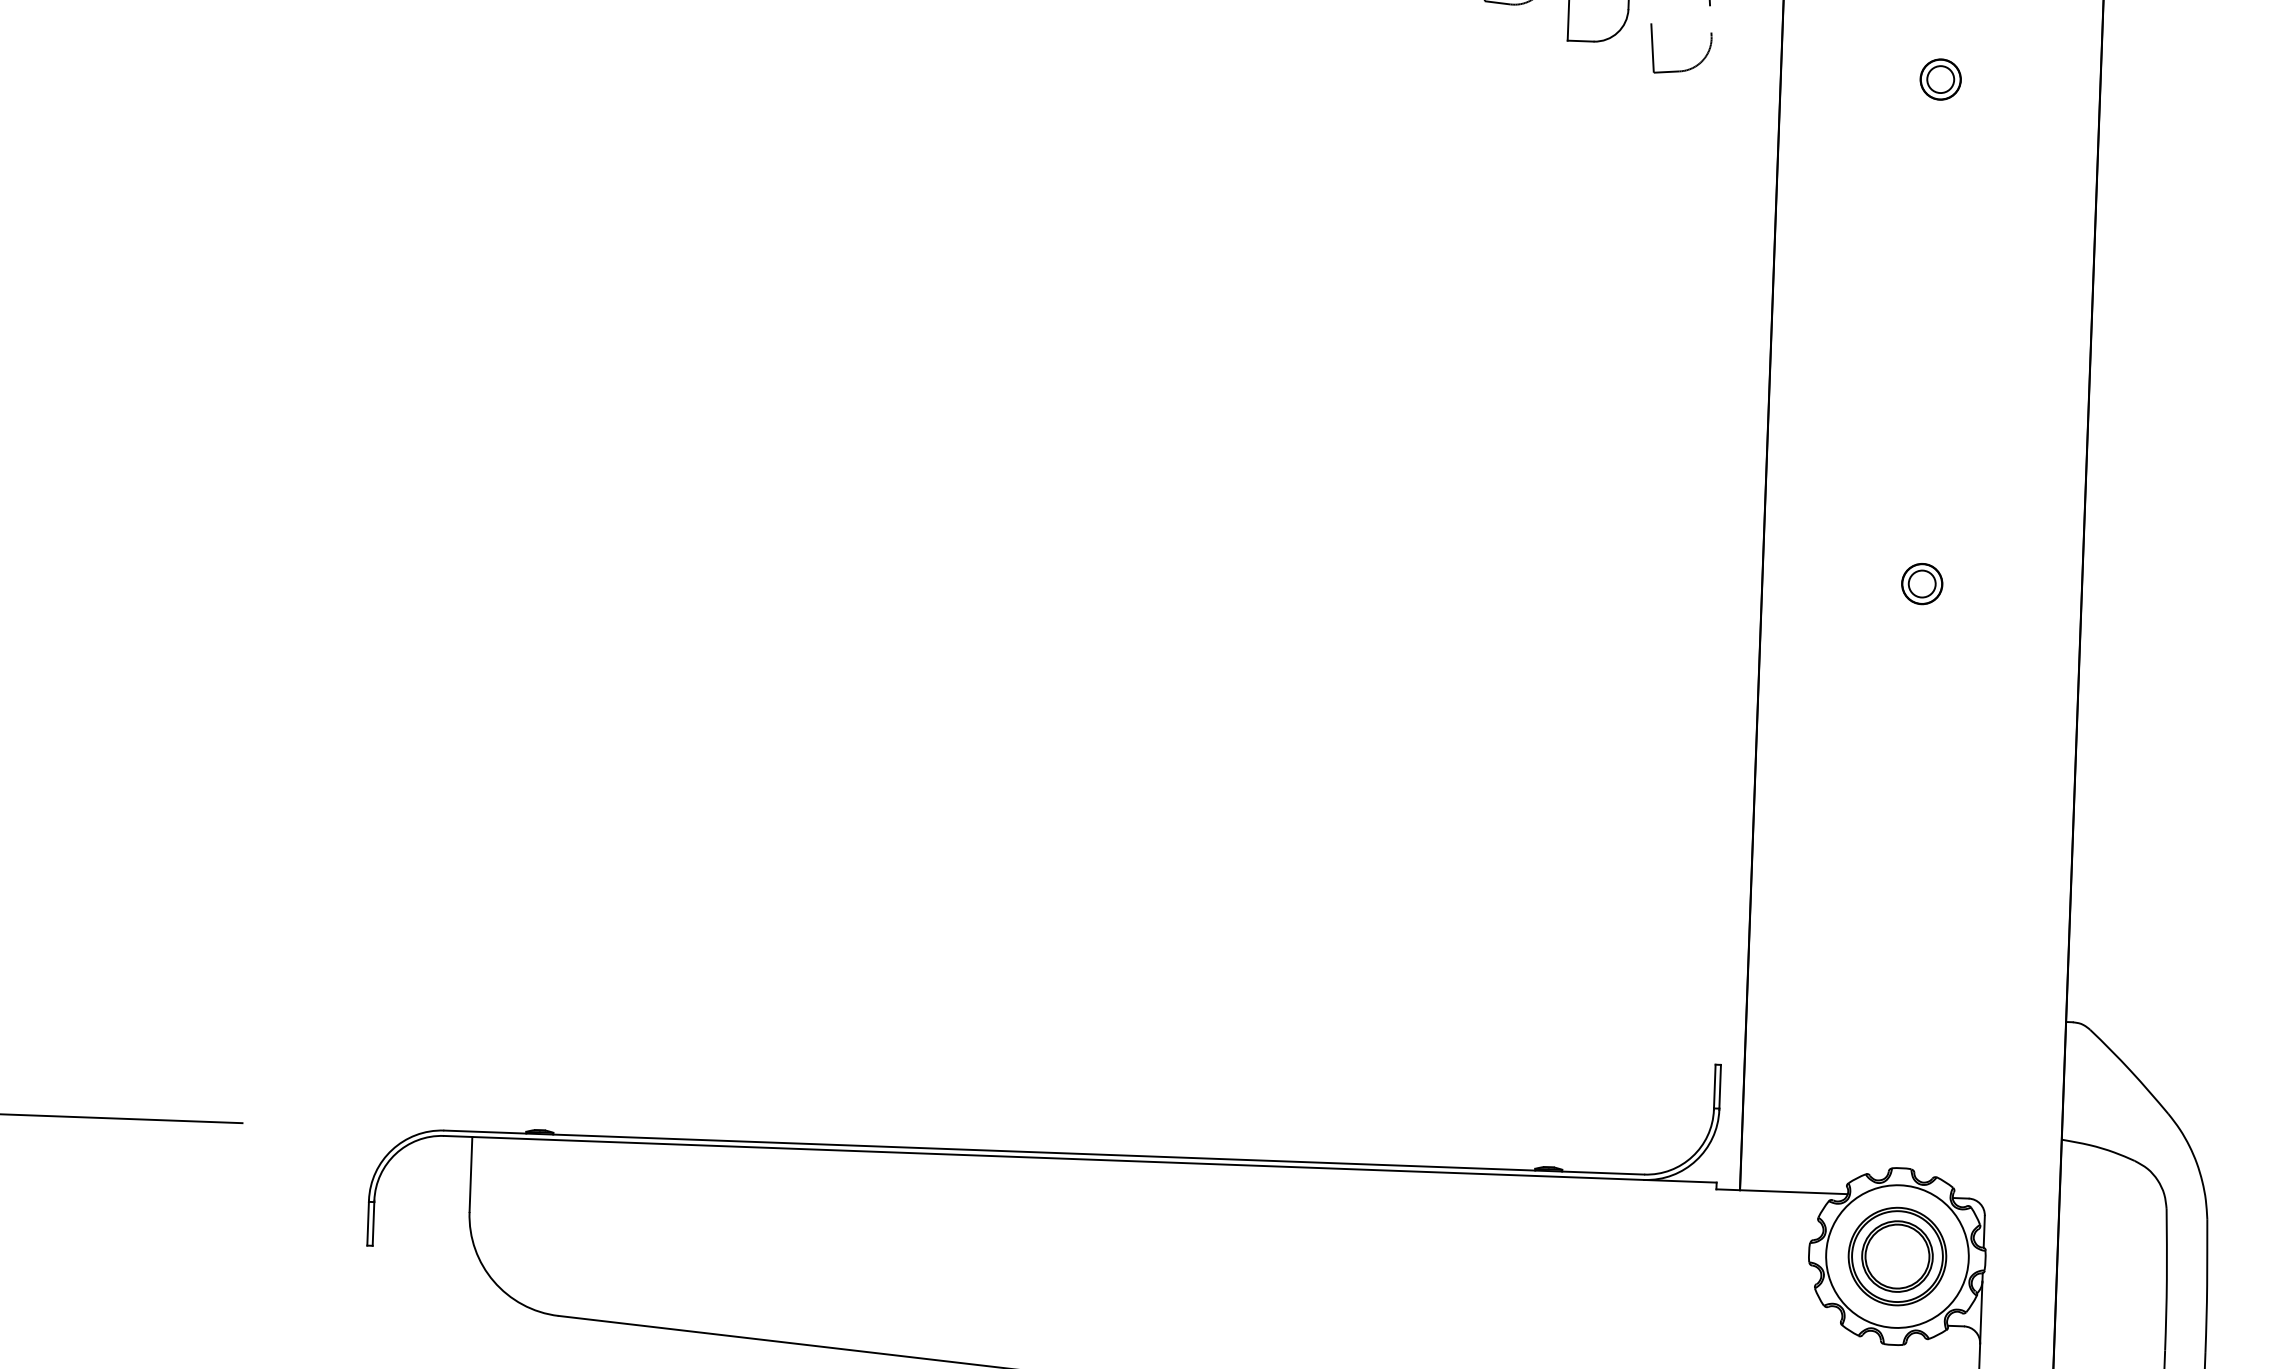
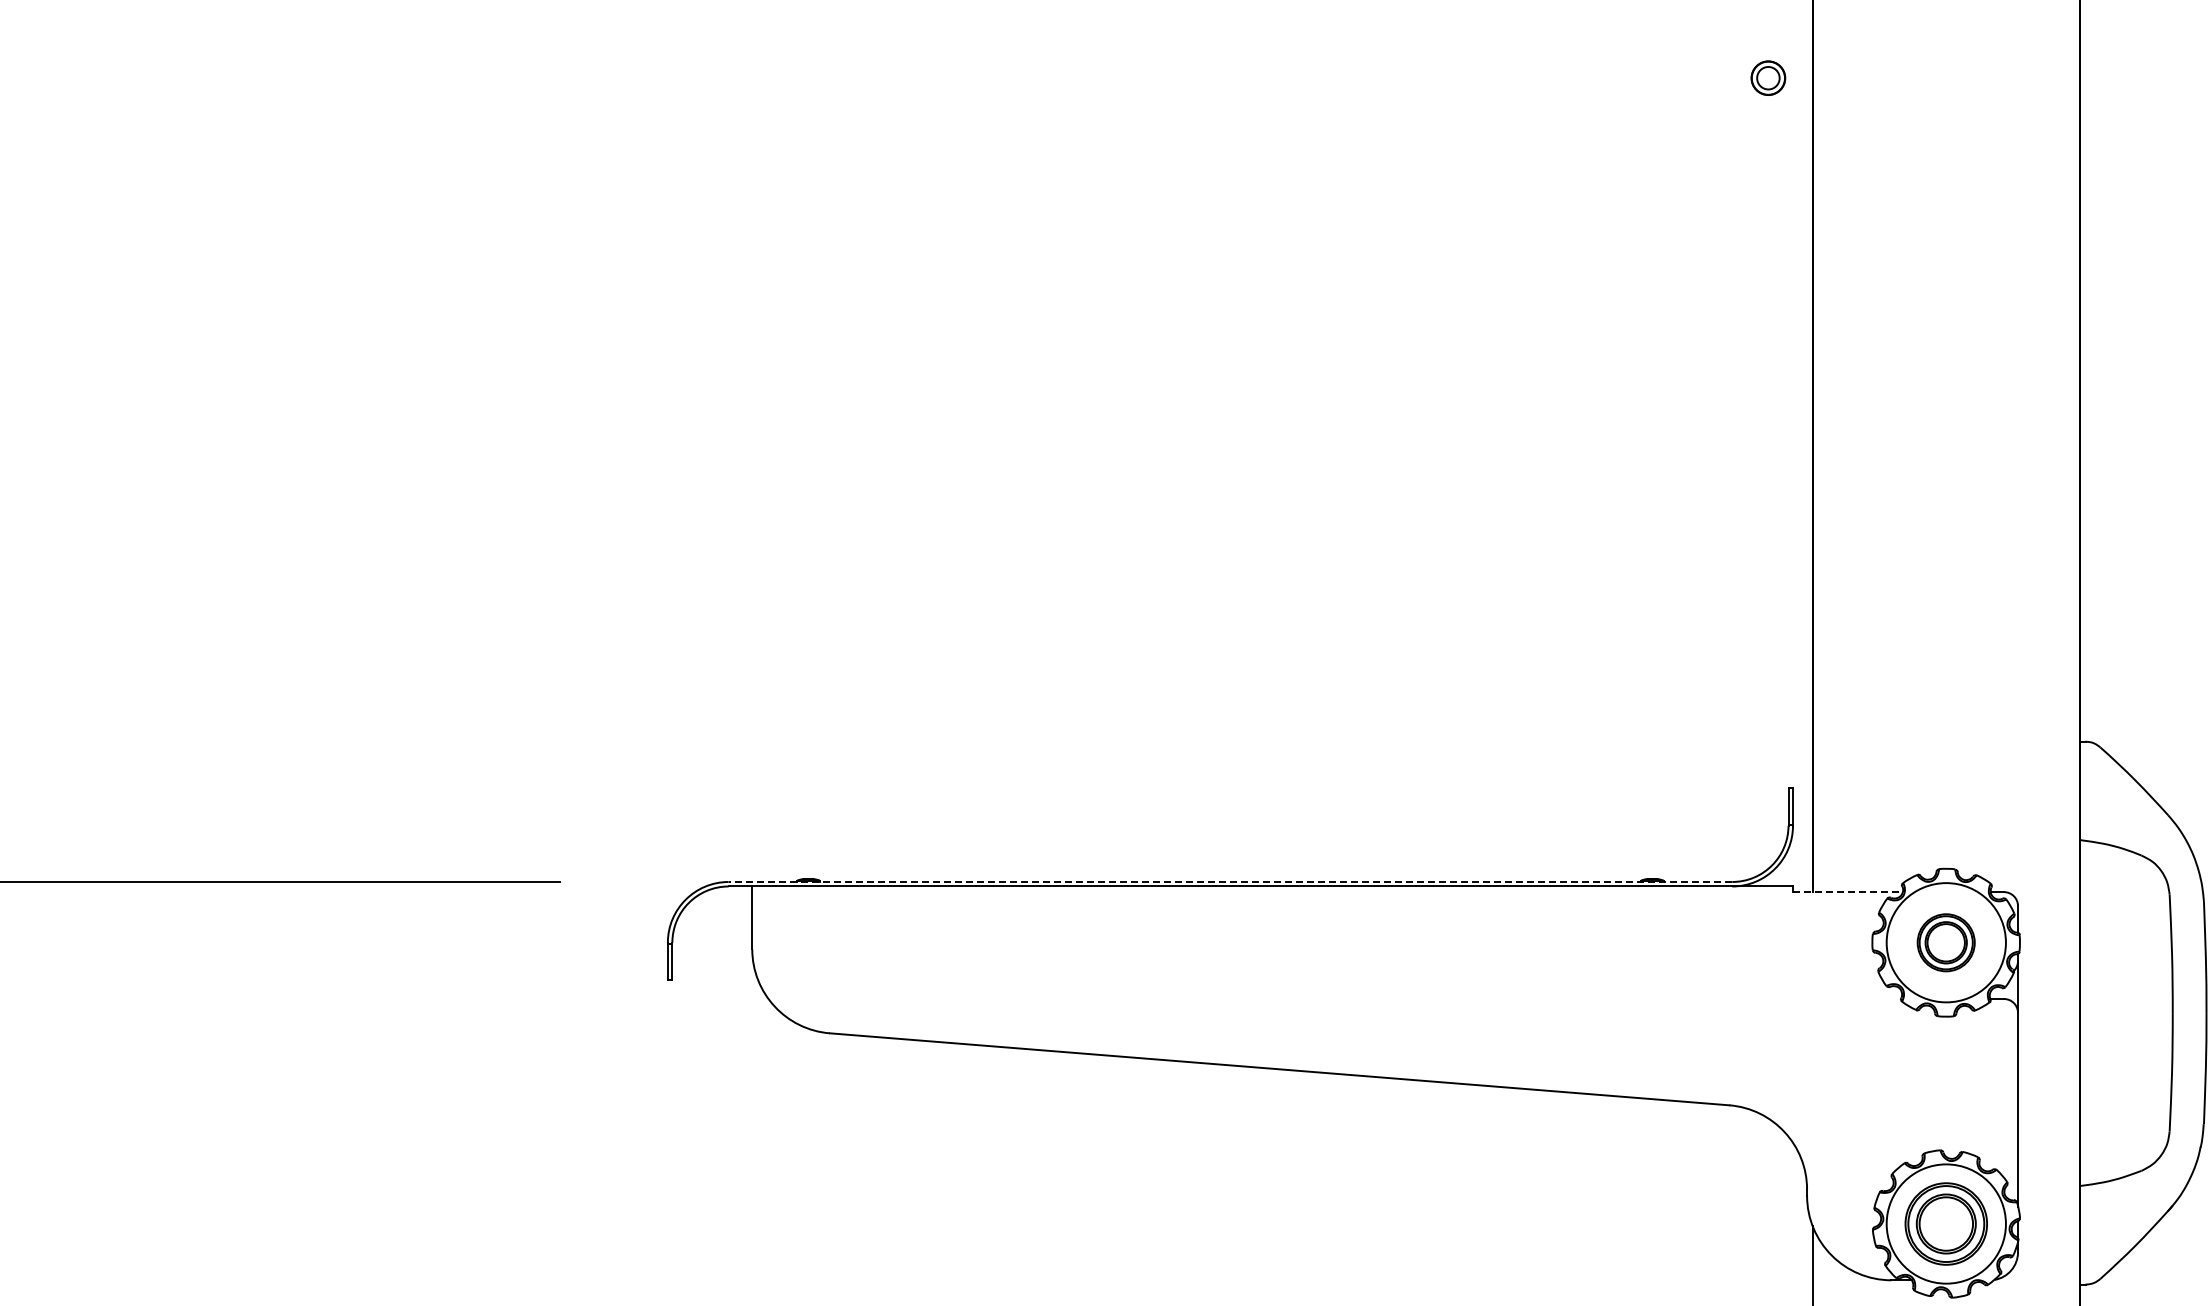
part: (1922, 583) -> (1768, 77), moved
line: (1044, 1151) -> (1230, 881), solid -> dashed
line: (1781, 1192) -> (1847, 892), solid -> dashed
part: (1896, 1256) -> (1945, 942), size x0.7

